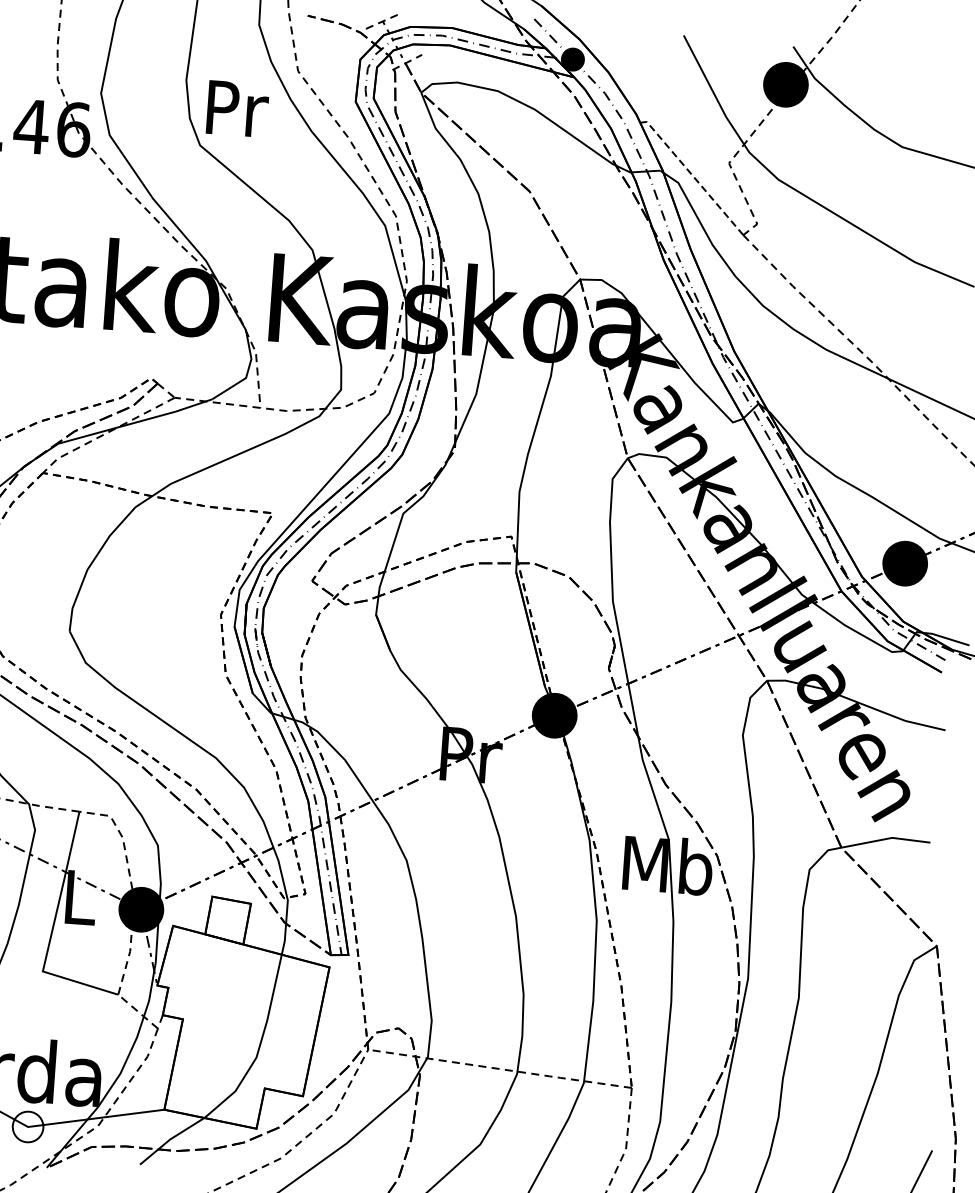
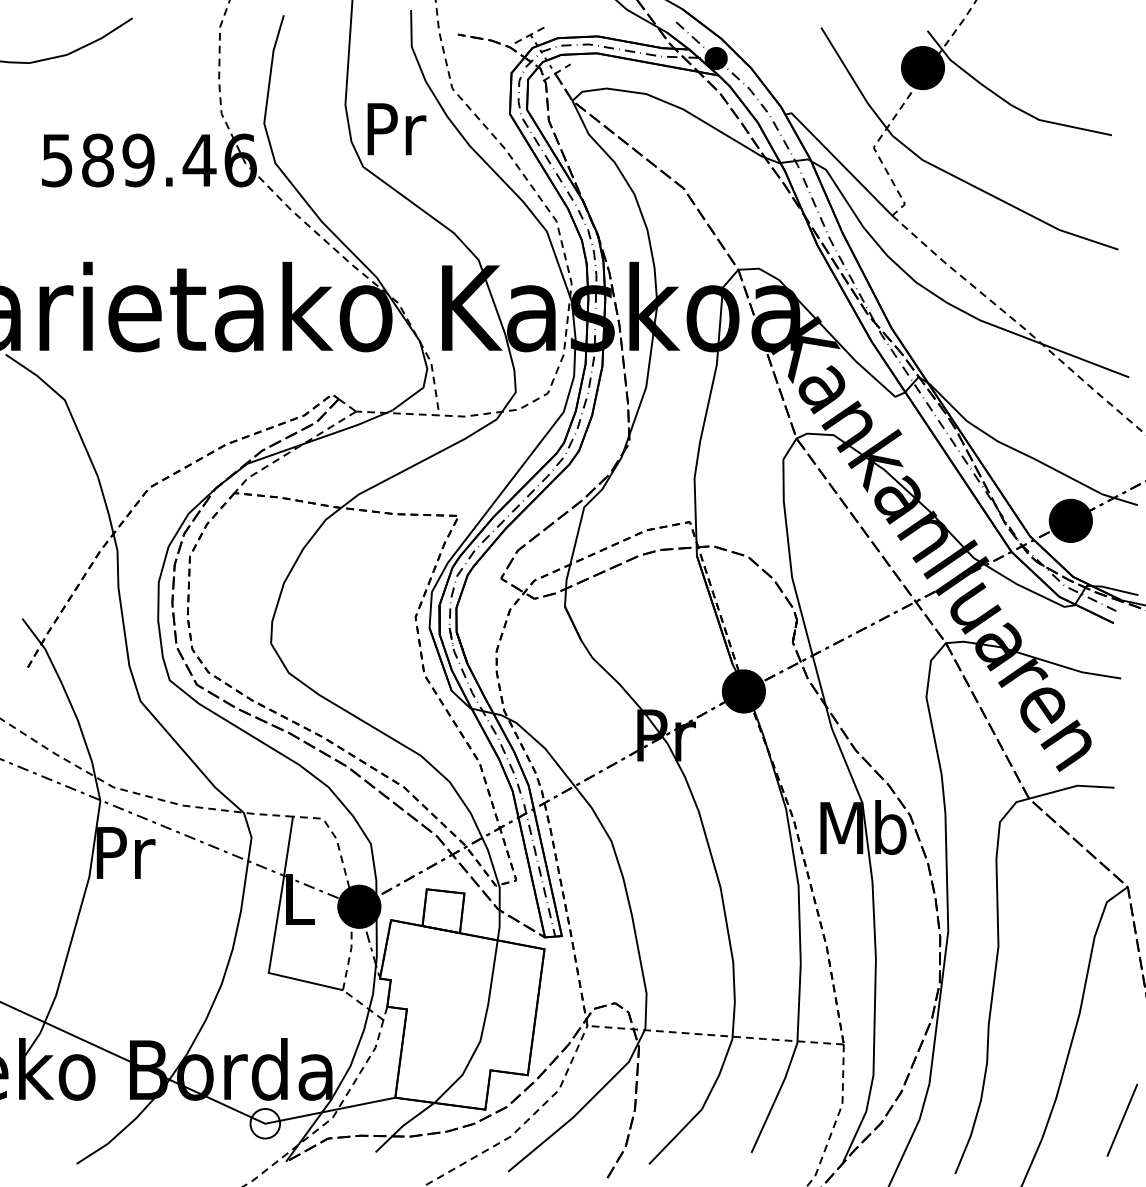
line: (692, 175) -> (839, 161), dashed -> solid

